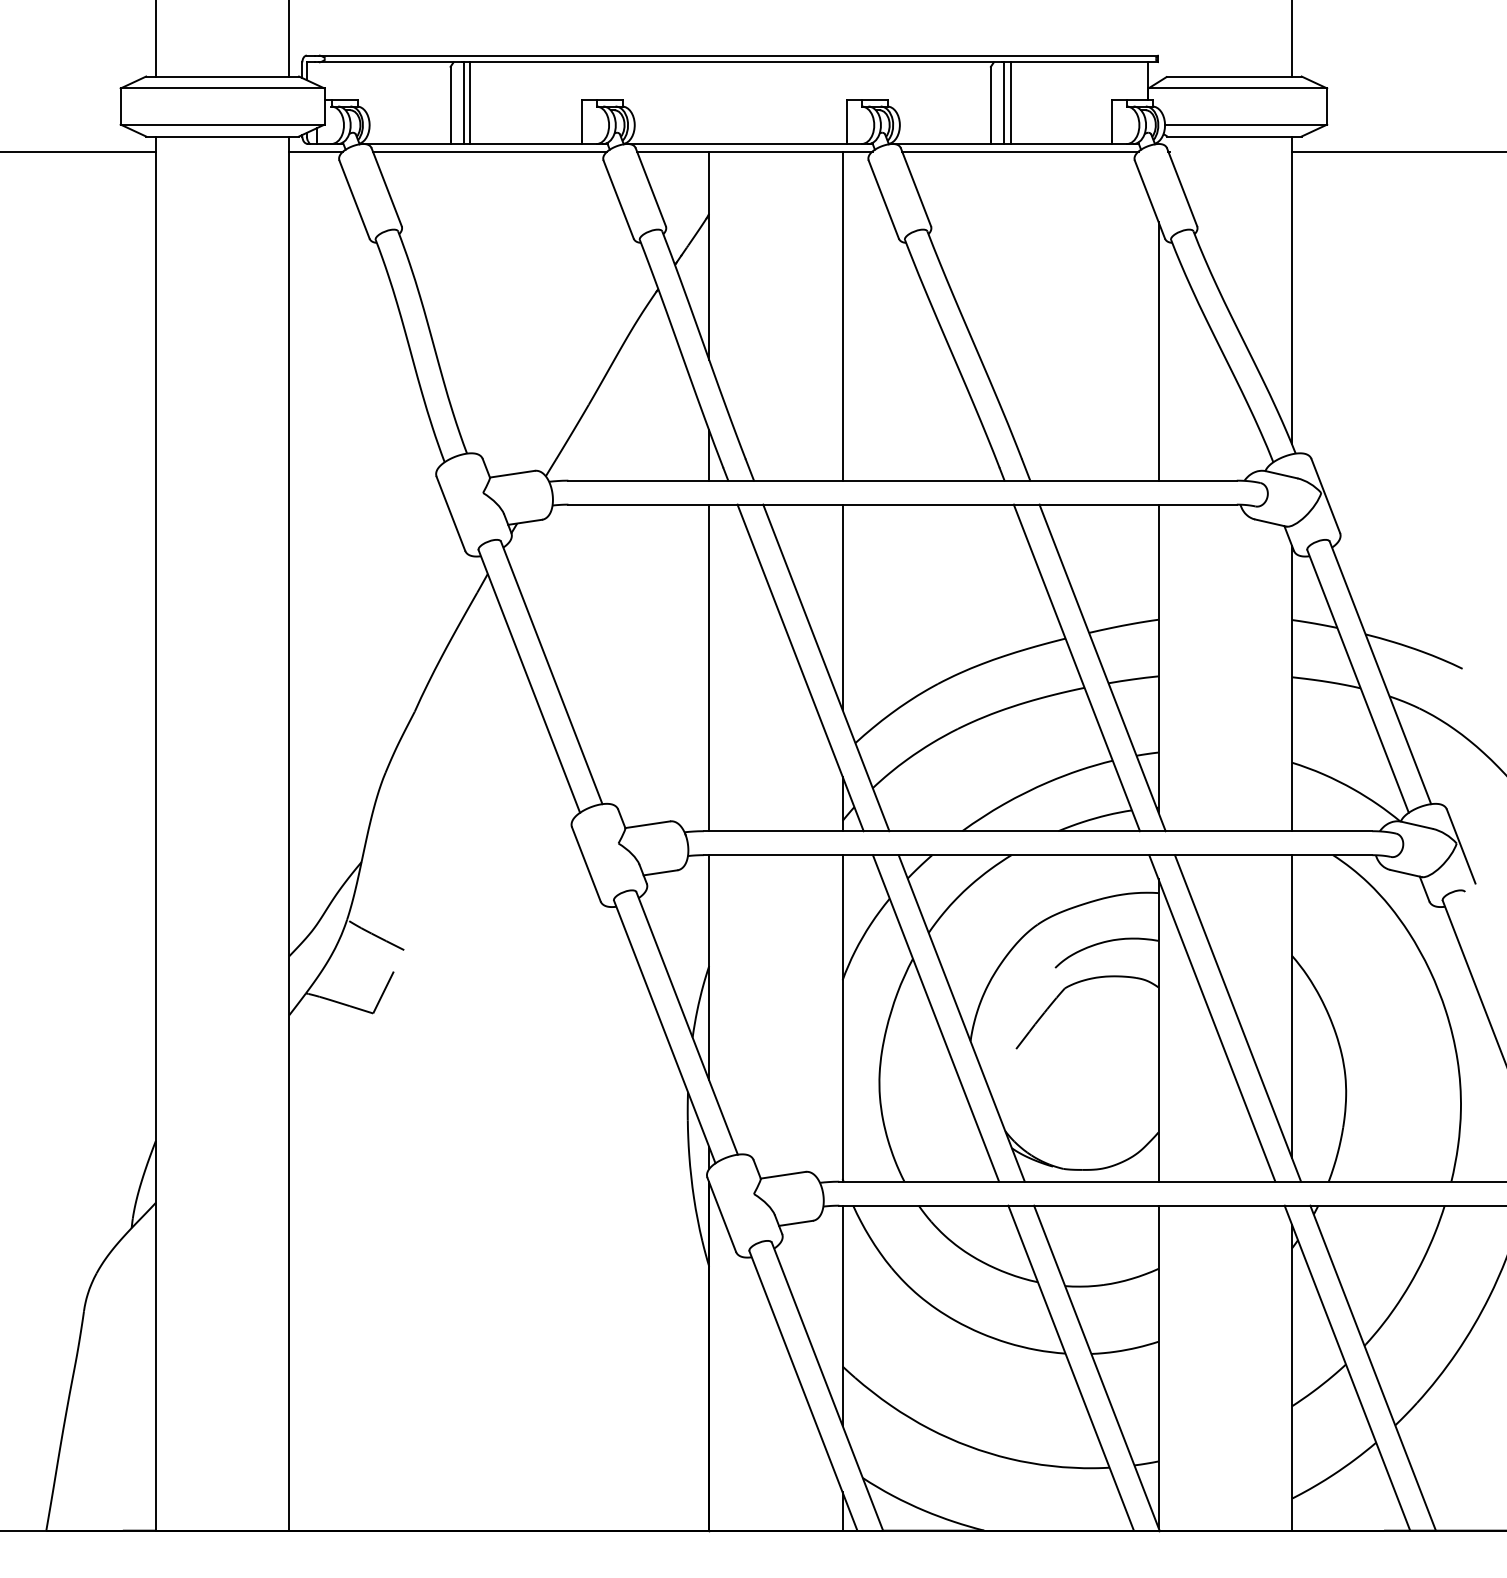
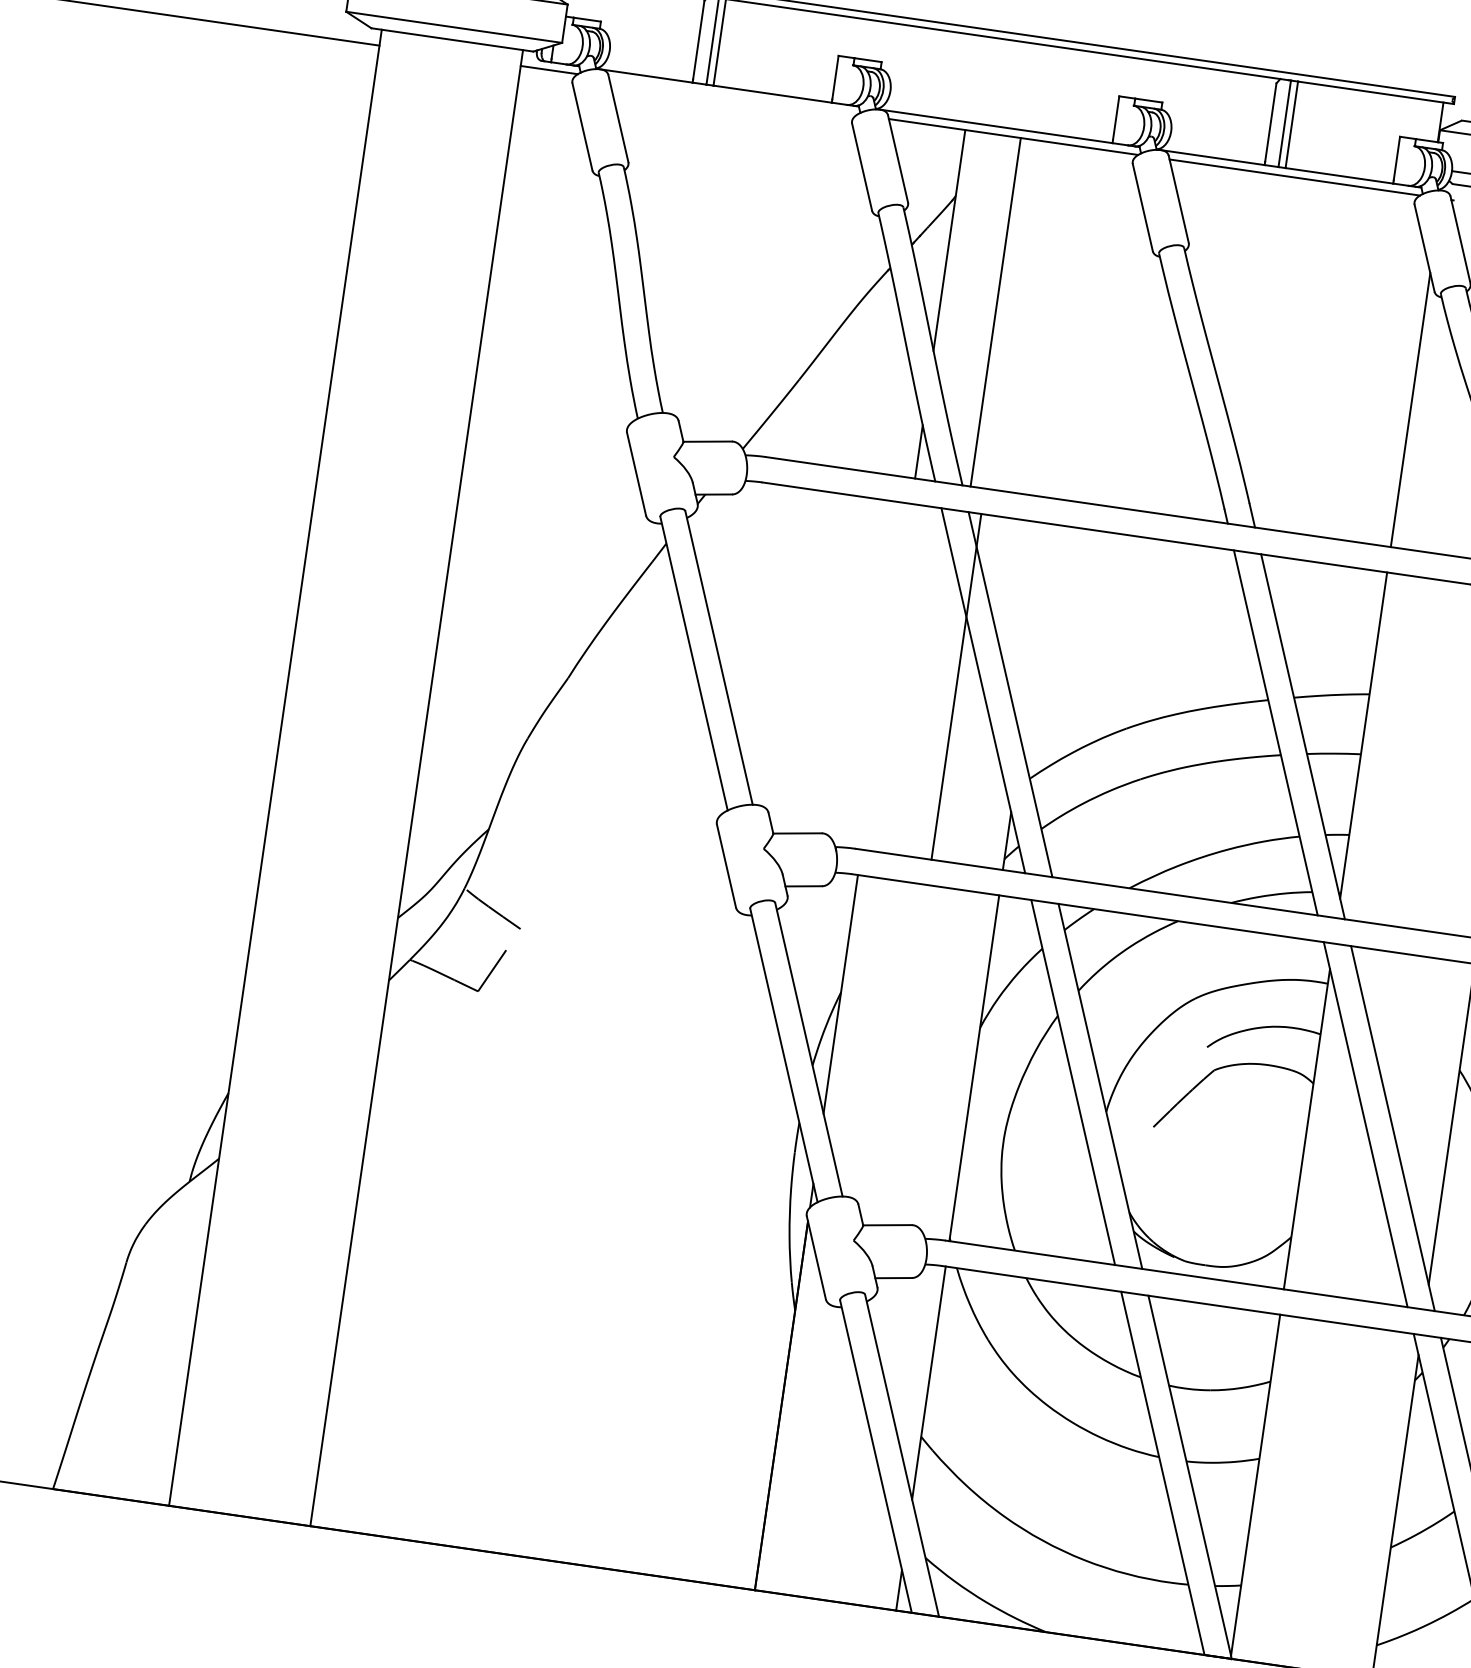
line: (489, 151) -> (732, 96), removed
line: (842, 315) -> (995, 311), moved
line: (842, 607) -> (1036, 633), removed
line: (709, 667) -> (956, 686), moved

